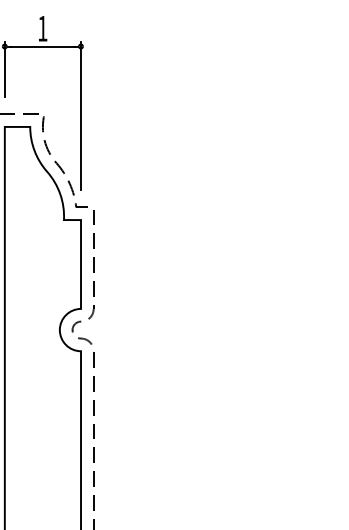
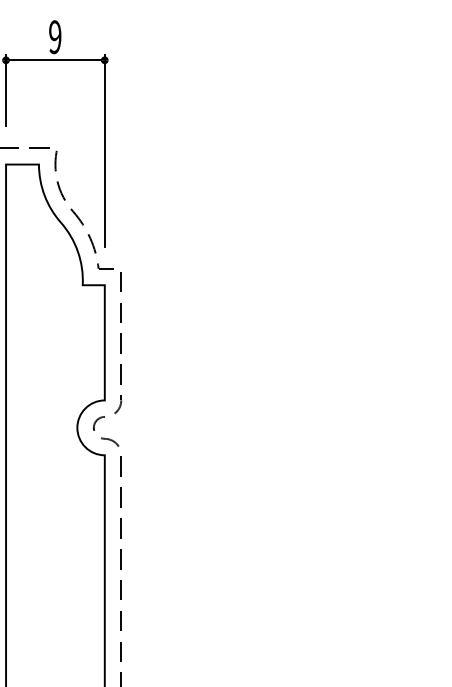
text: (42, 28) -> (54, 36), 1 -> 9

